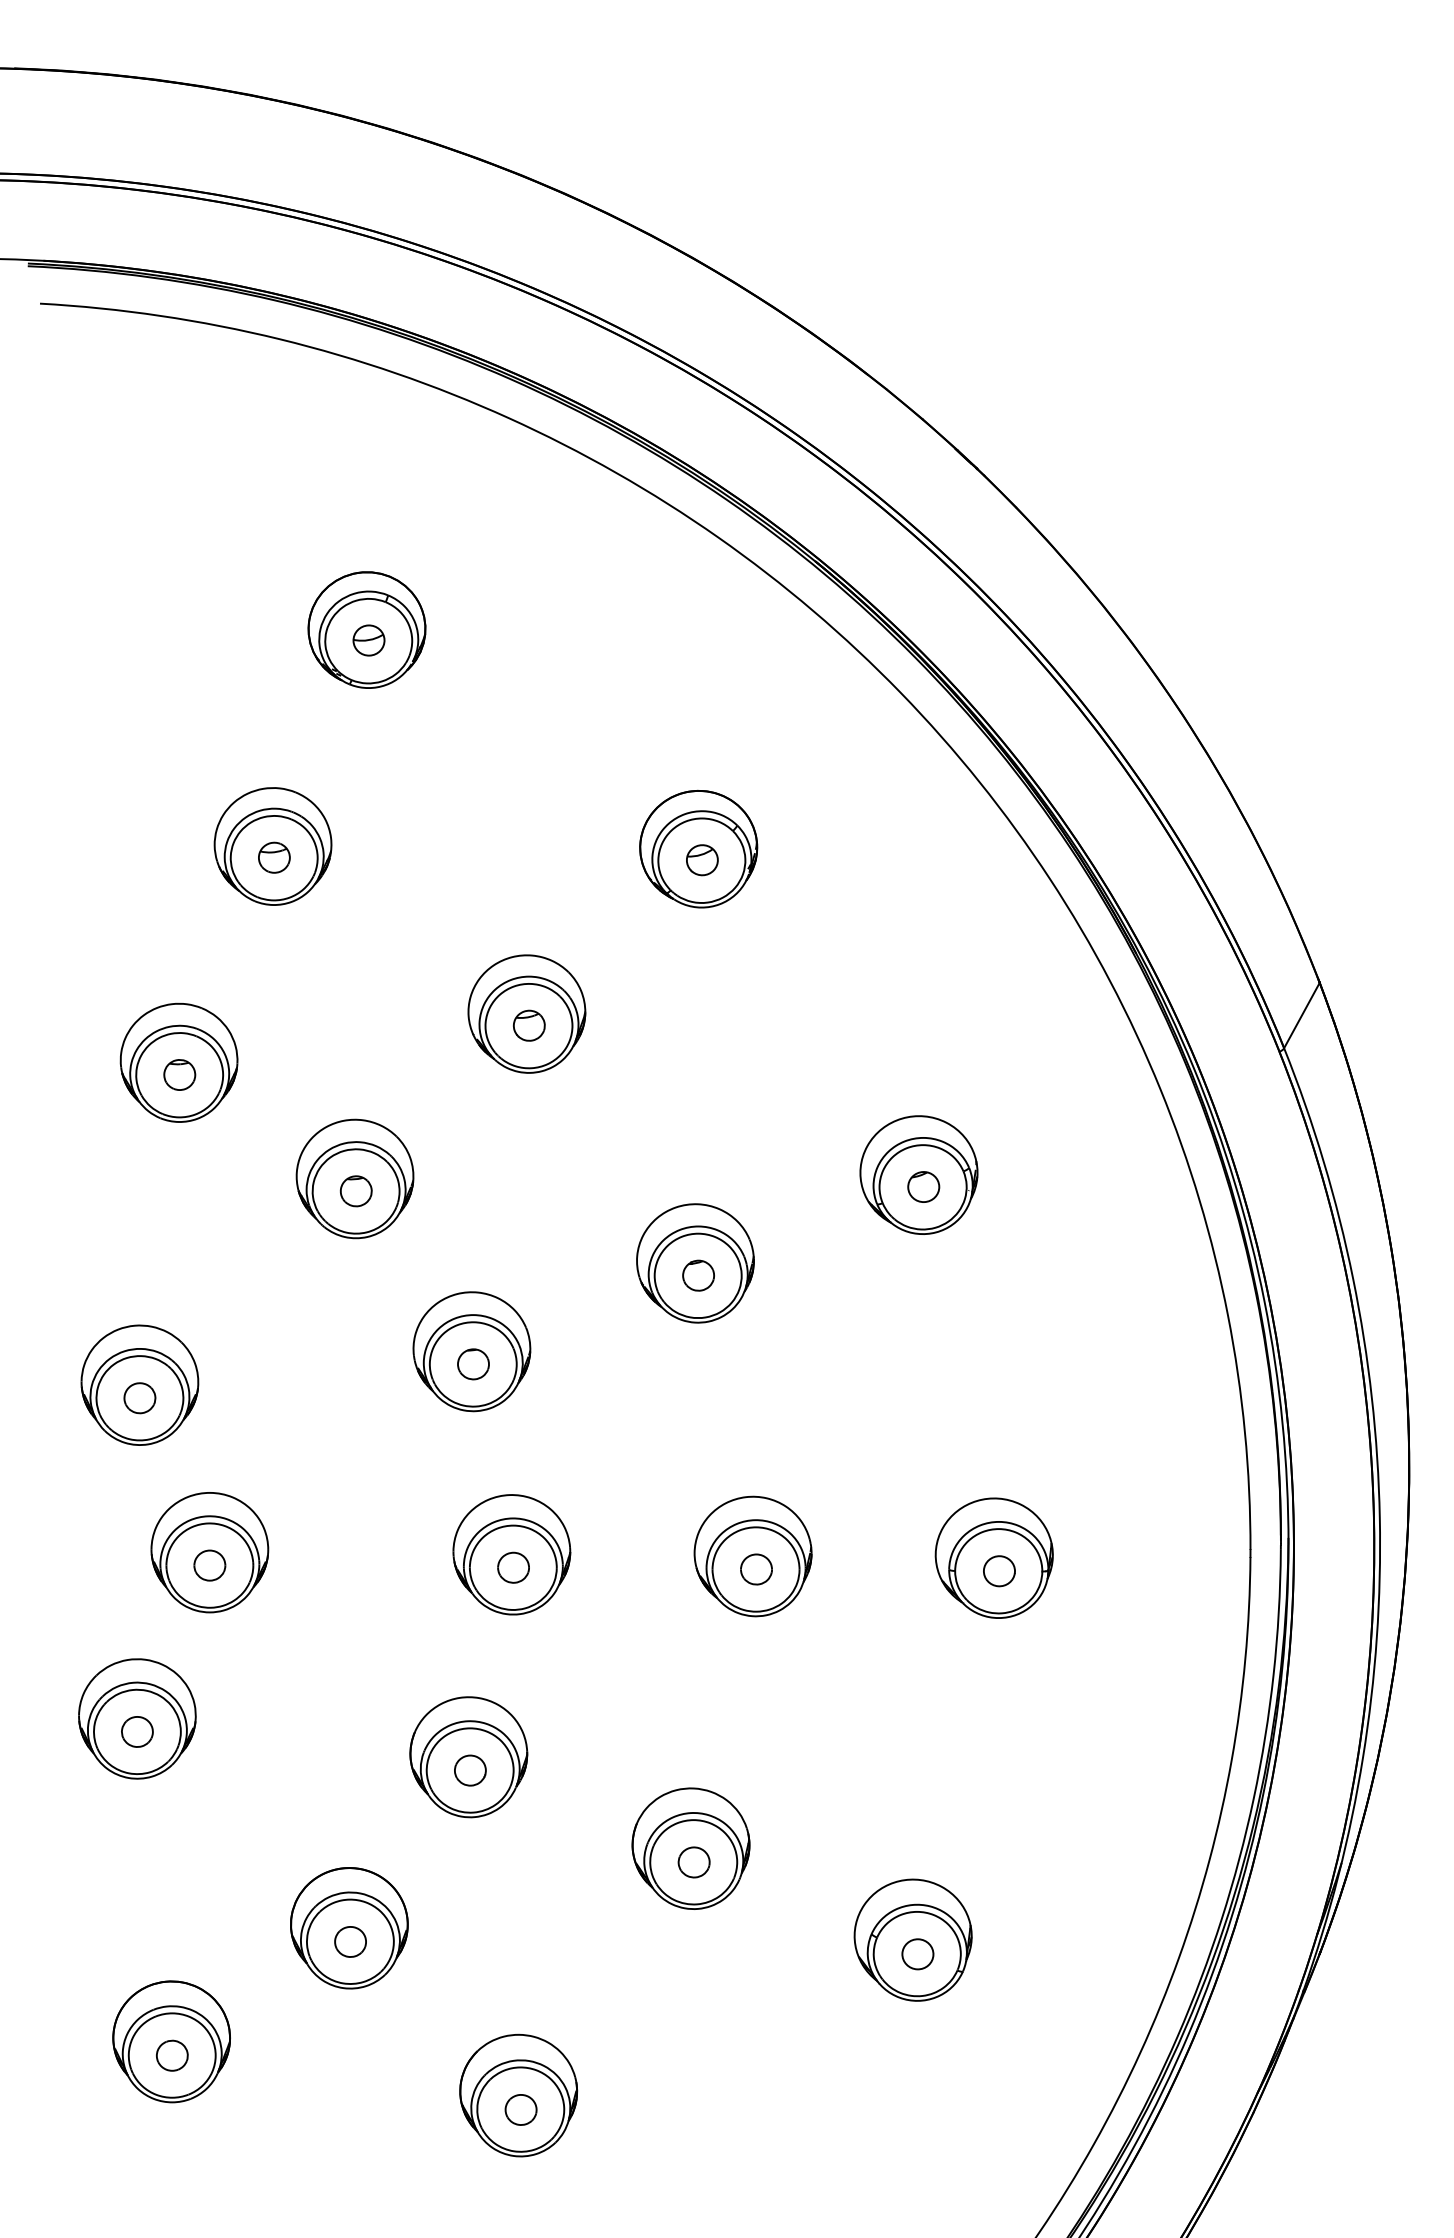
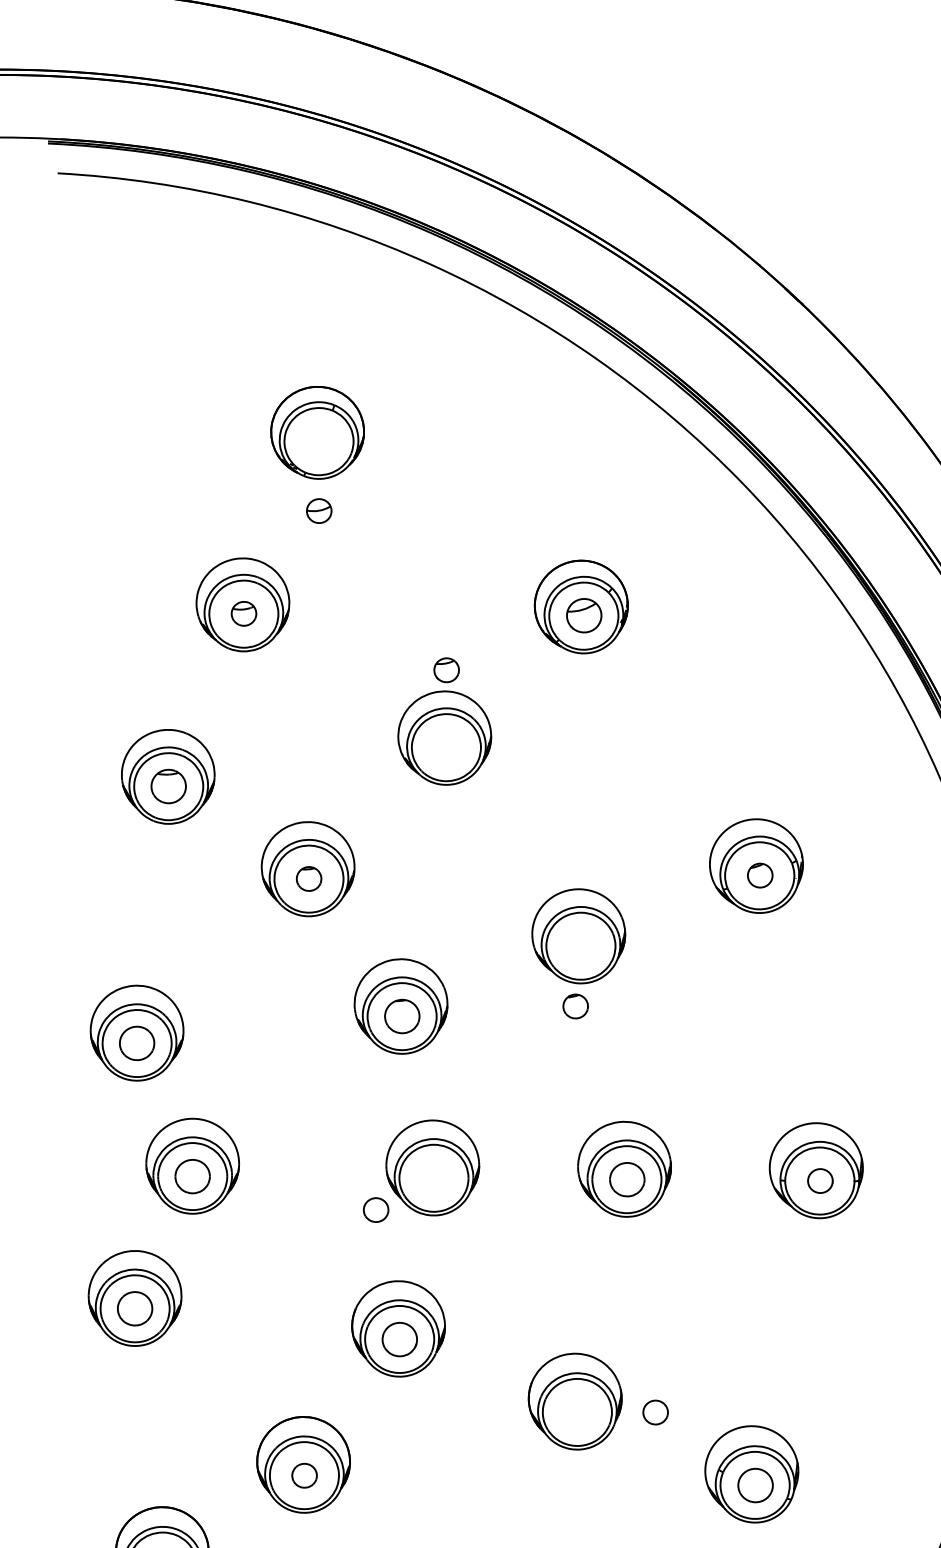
part: (368, 640) -> (318, 511), moved
part: (702, 860) -> (584, 616), size x1.4
part: (529, 1025) -> (446, 670), moved
part: (179, 1074) -> (168, 786), size x1.4
part: (698, 1275) -> (575, 1006), moved
part: (473, 1364) -> (402, 1016), size x1.4
part: (139, 1398) -> (136, 1043), size x1.4
part: (209, 1565) -> (192, 1176), size x1.4
part: (513, 1567) -> (376, 1209), moved
part: (756, 1569) -> (627, 1179), size x1.4
part: (137, 1731) -> (135, 1308), size x1.4
part: (470, 1770) -> (399, 1339), size x1.4
part: (693, 1862) -> (655, 1412), moved
part: (917, 1954) -> (755, 1485), size x1.4

